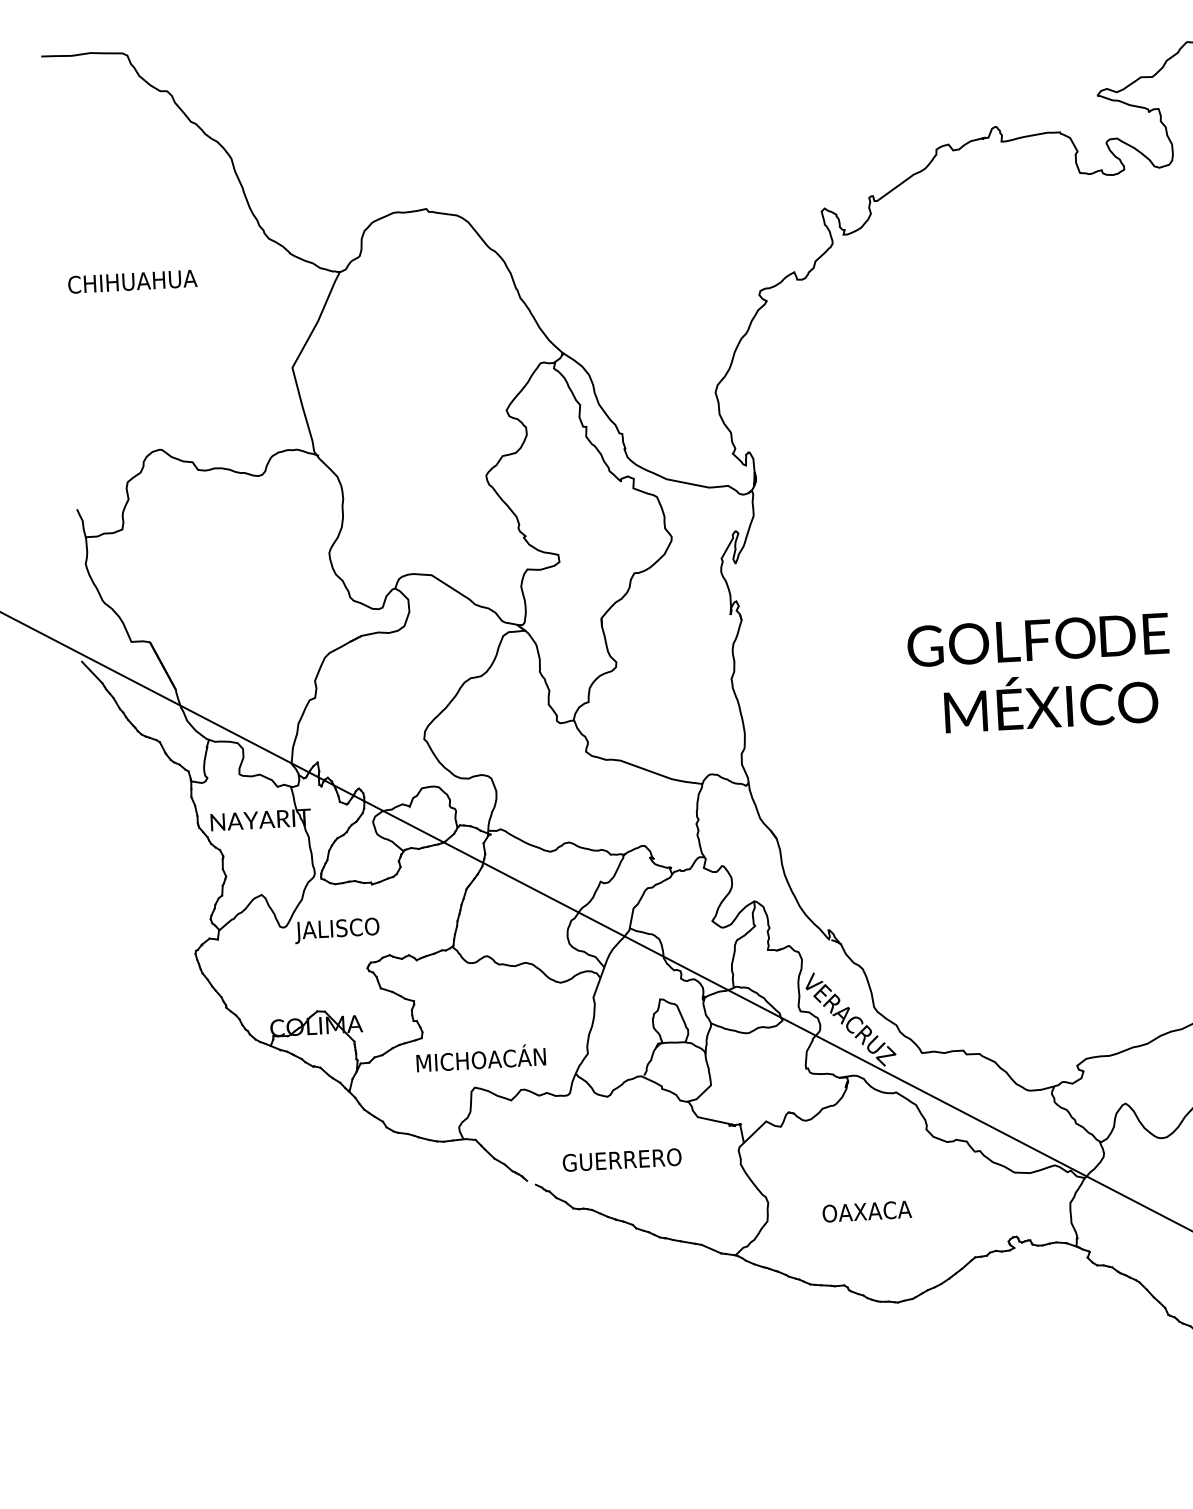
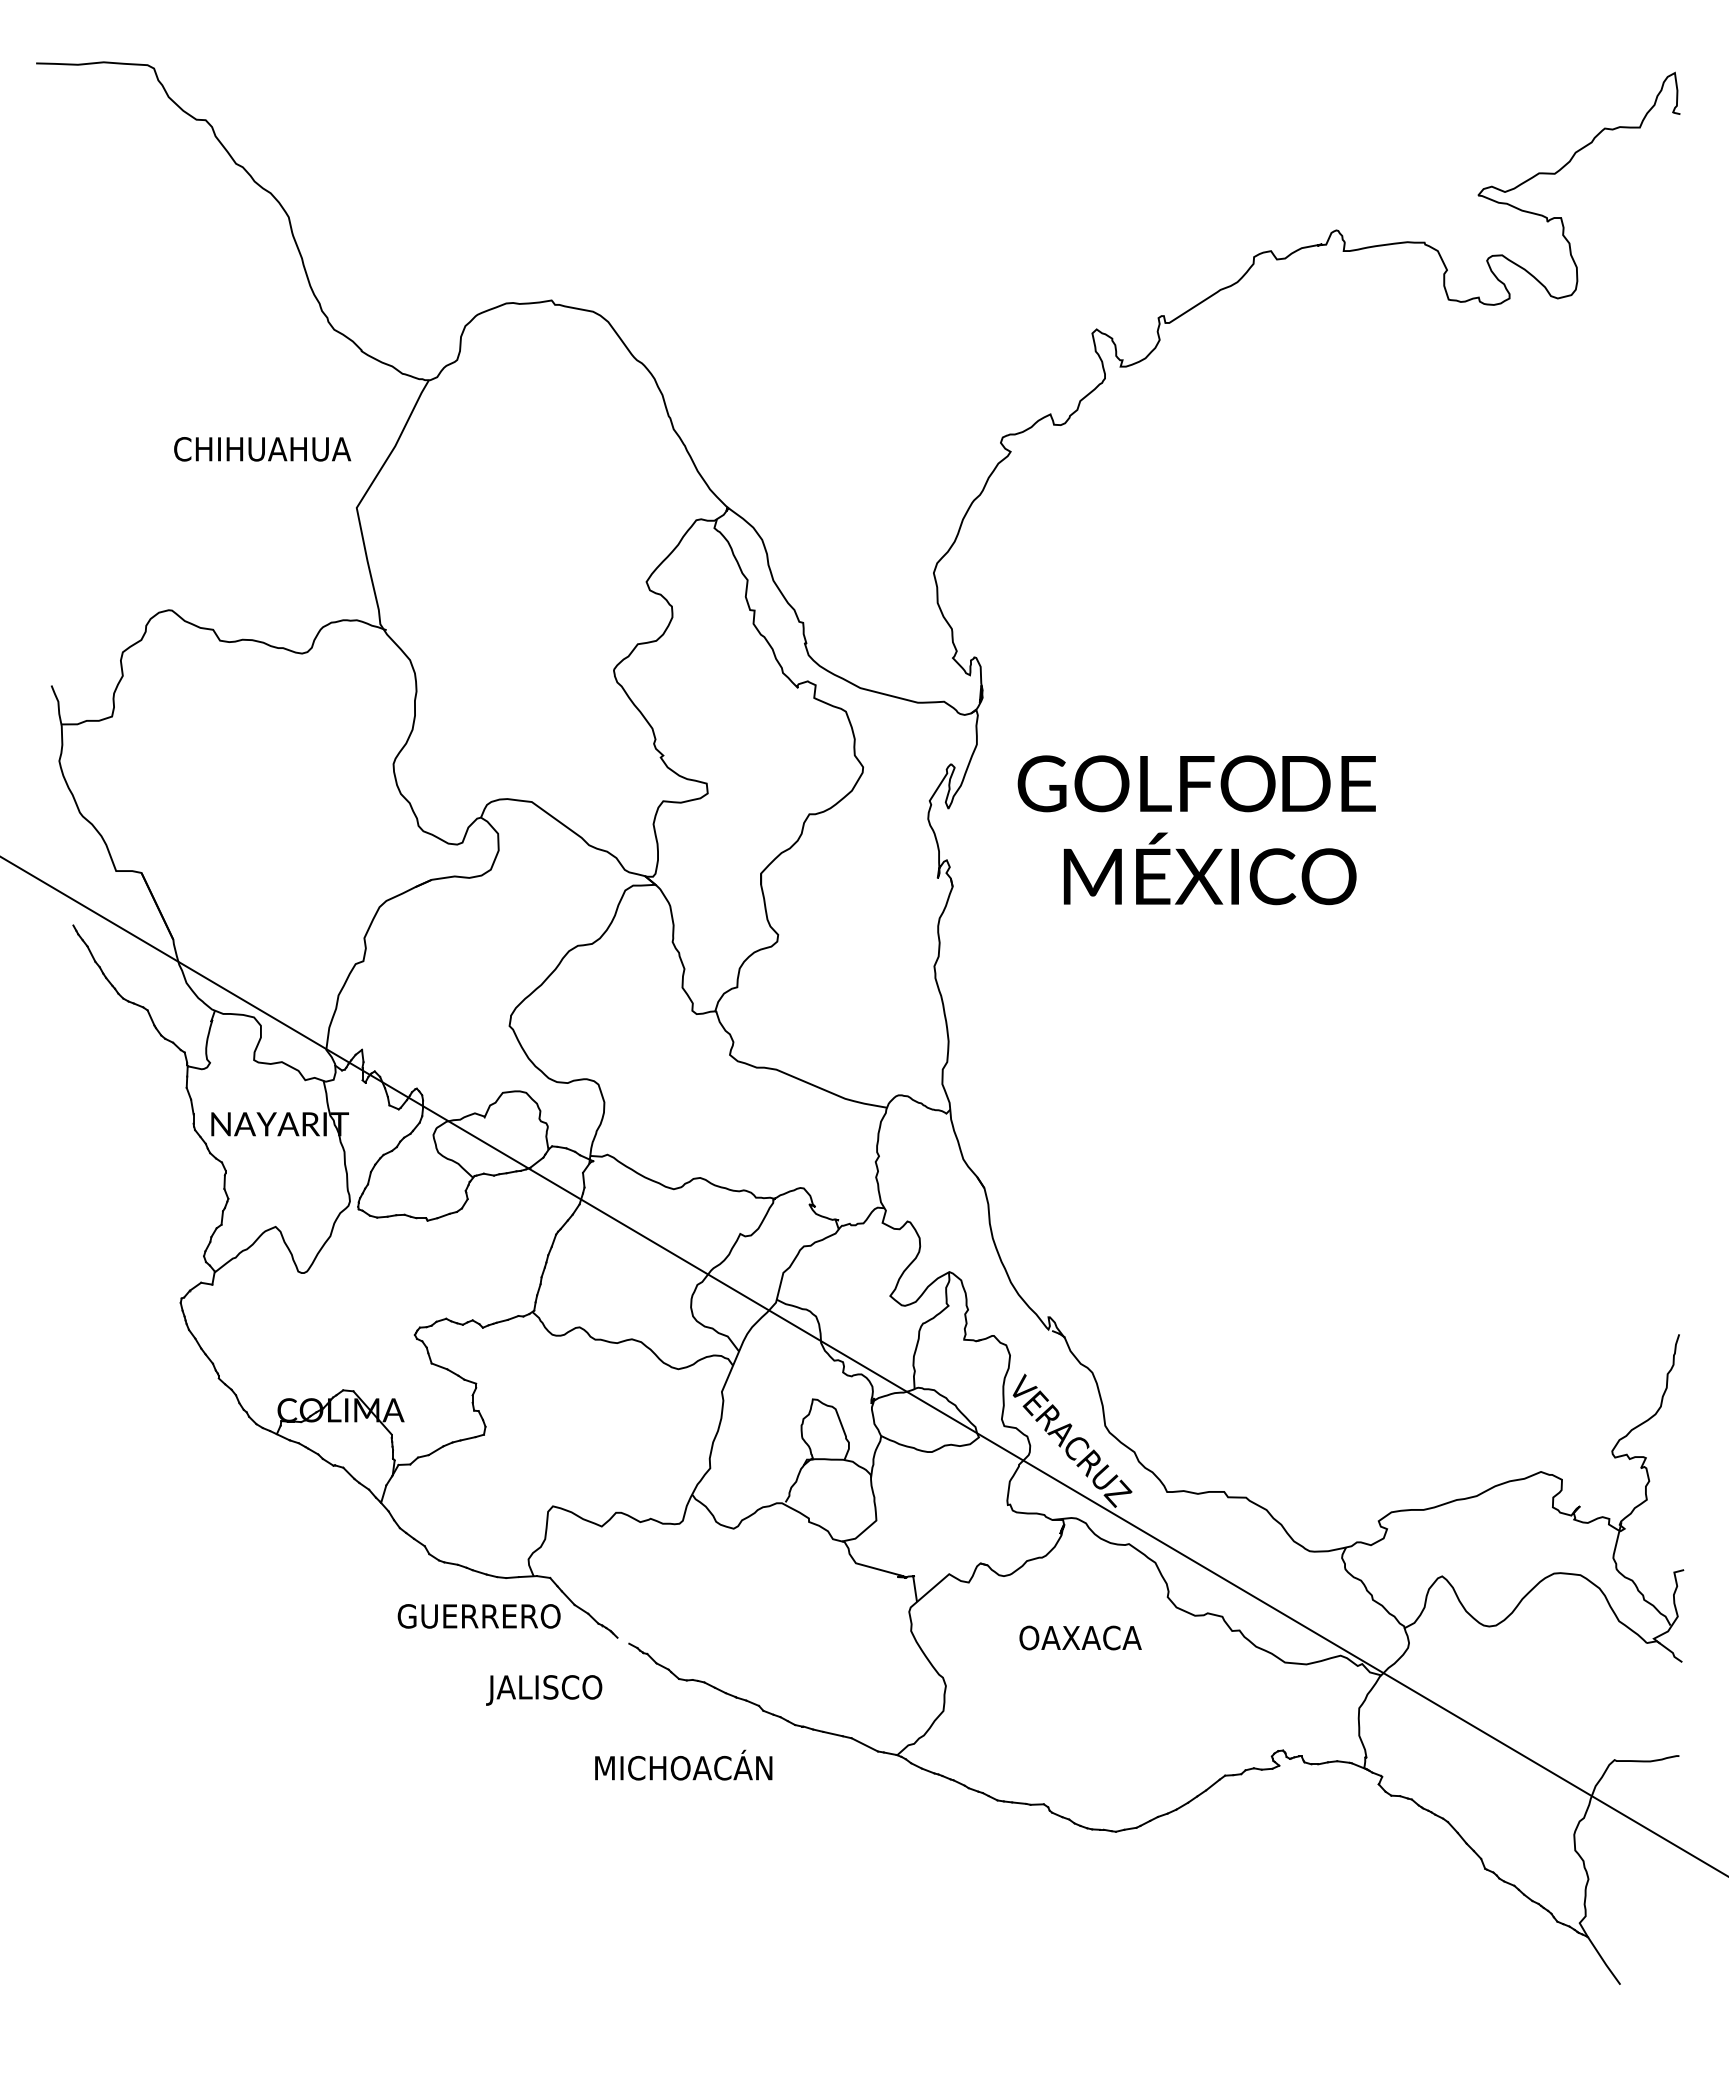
text: (132, 281) -> (262, 449), moved
line: (92, 672) -> (60, 909), removed
text: (1039, 674) -> (1196, 830), moved
text: (337, 930) -> (544, 1690), moved
text: (480, 1057) -> (683, 1764), moved
text: (621, 1160) -> (478, 1616), moved
text: (867, 1211) -> (1080, 1637), moved

